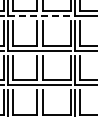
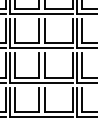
line: (39, 15) -> (41, 13), dashed -> solid

